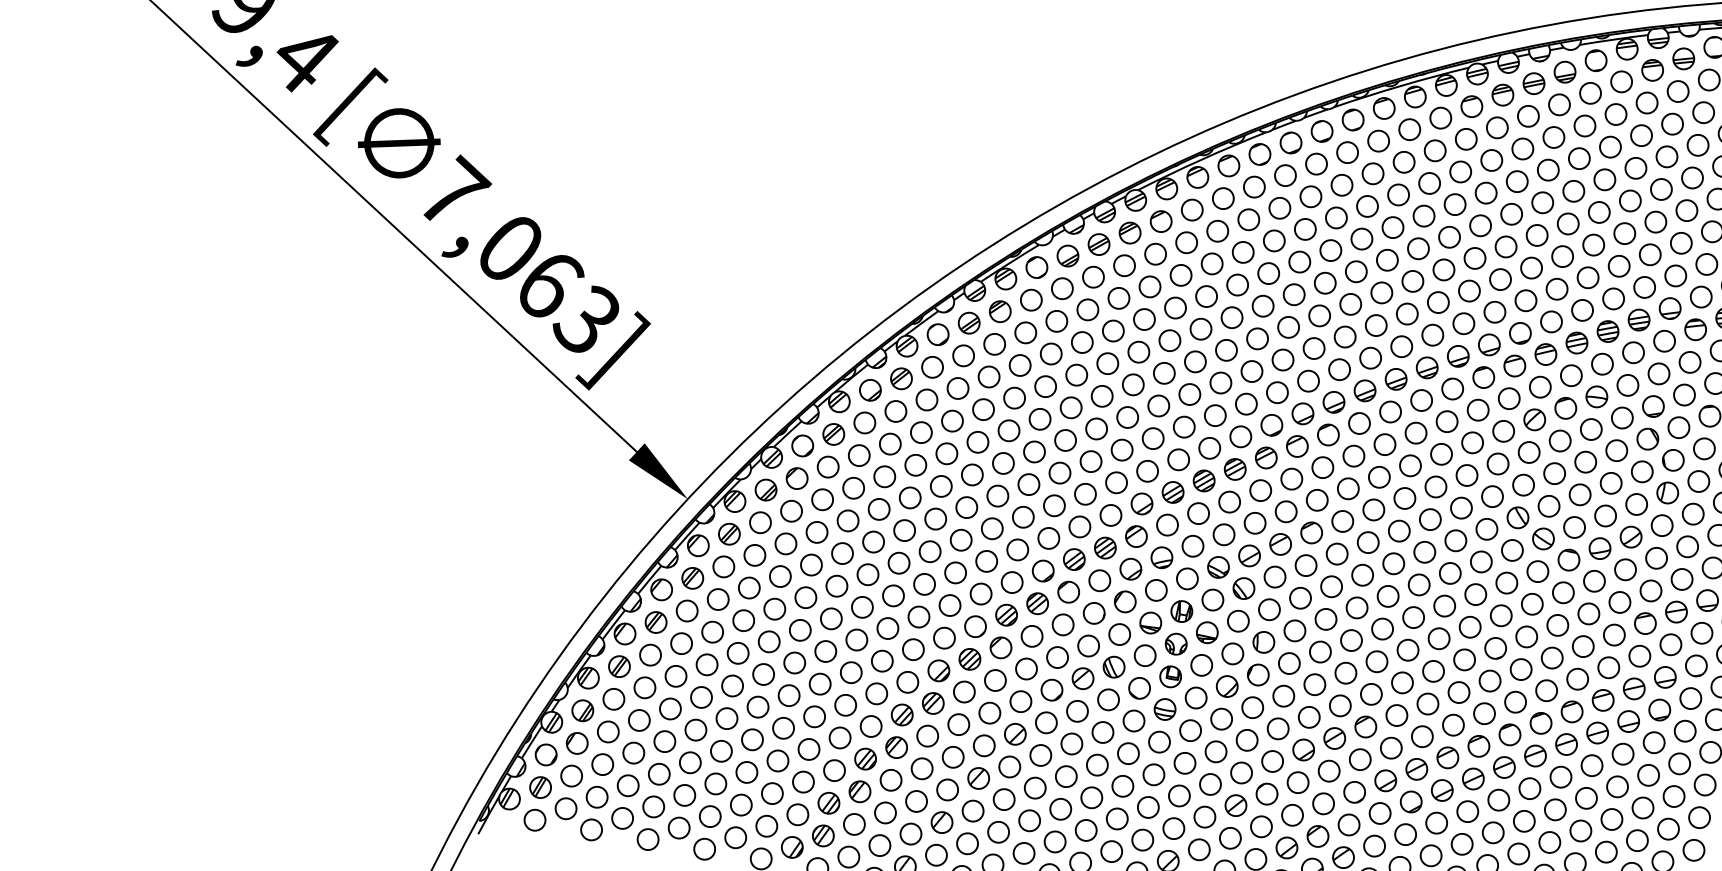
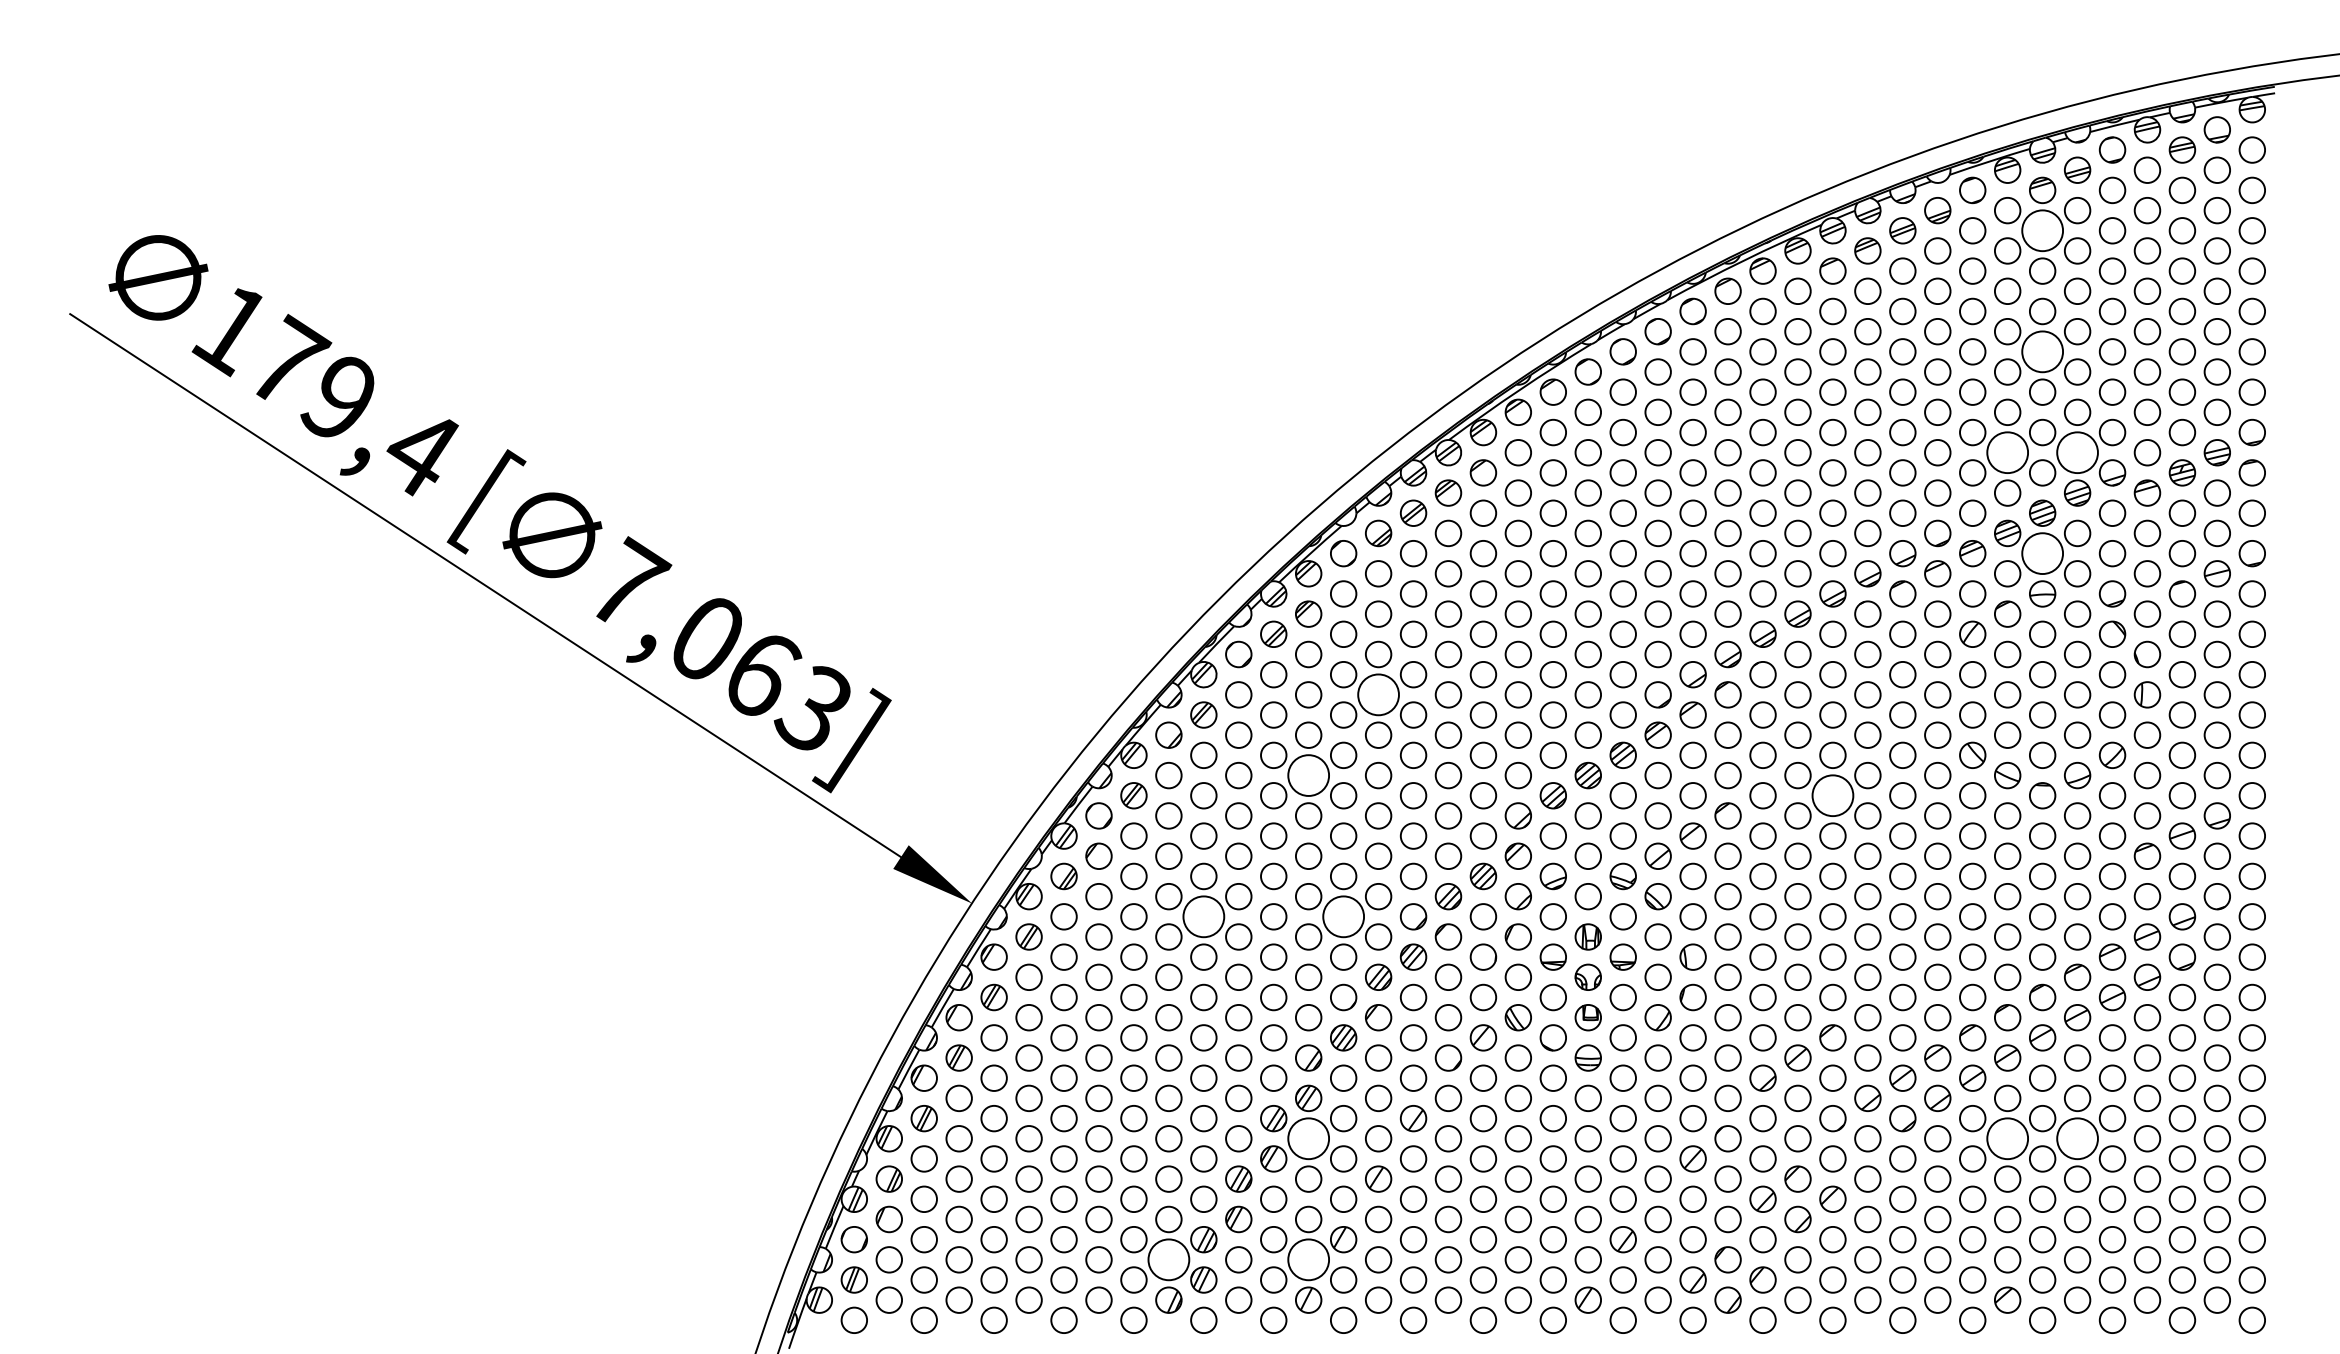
circle: (1647, 102) -> (2042, 230), size x1.6
circle: (1630, 200) -> (2042, 351), size x1.6
circle: (1588, 277) -> (2007, 452), size x1.6
circle: (1644, 287) -> (2077, 452), size x1.6
circle: (1602, 364) -> (2042, 553), size x1.6
circle: (1045, 386) -> (1378, 694), size x1.6
circle: (977, 442) -> (1308, 775), size x1.6
circle: (1398, 530) -> (1832, 795), size x1.6
circle: (873, 541) -> (1203, 916), size x1.6
circle: (986, 561) -> (1343, 916), size x1.6
circle: (927, 735) -> (1308, 1138), size x1.6
circle: (797, 814) -> (1168, 1259), size x1.6
circle: (1493, 832) -> (2007, 1138), size x1.6
circle: (910, 833) -> (1308, 1259), size x1.6
circle: (1549, 842) -> (2077, 1138), size x1.6

